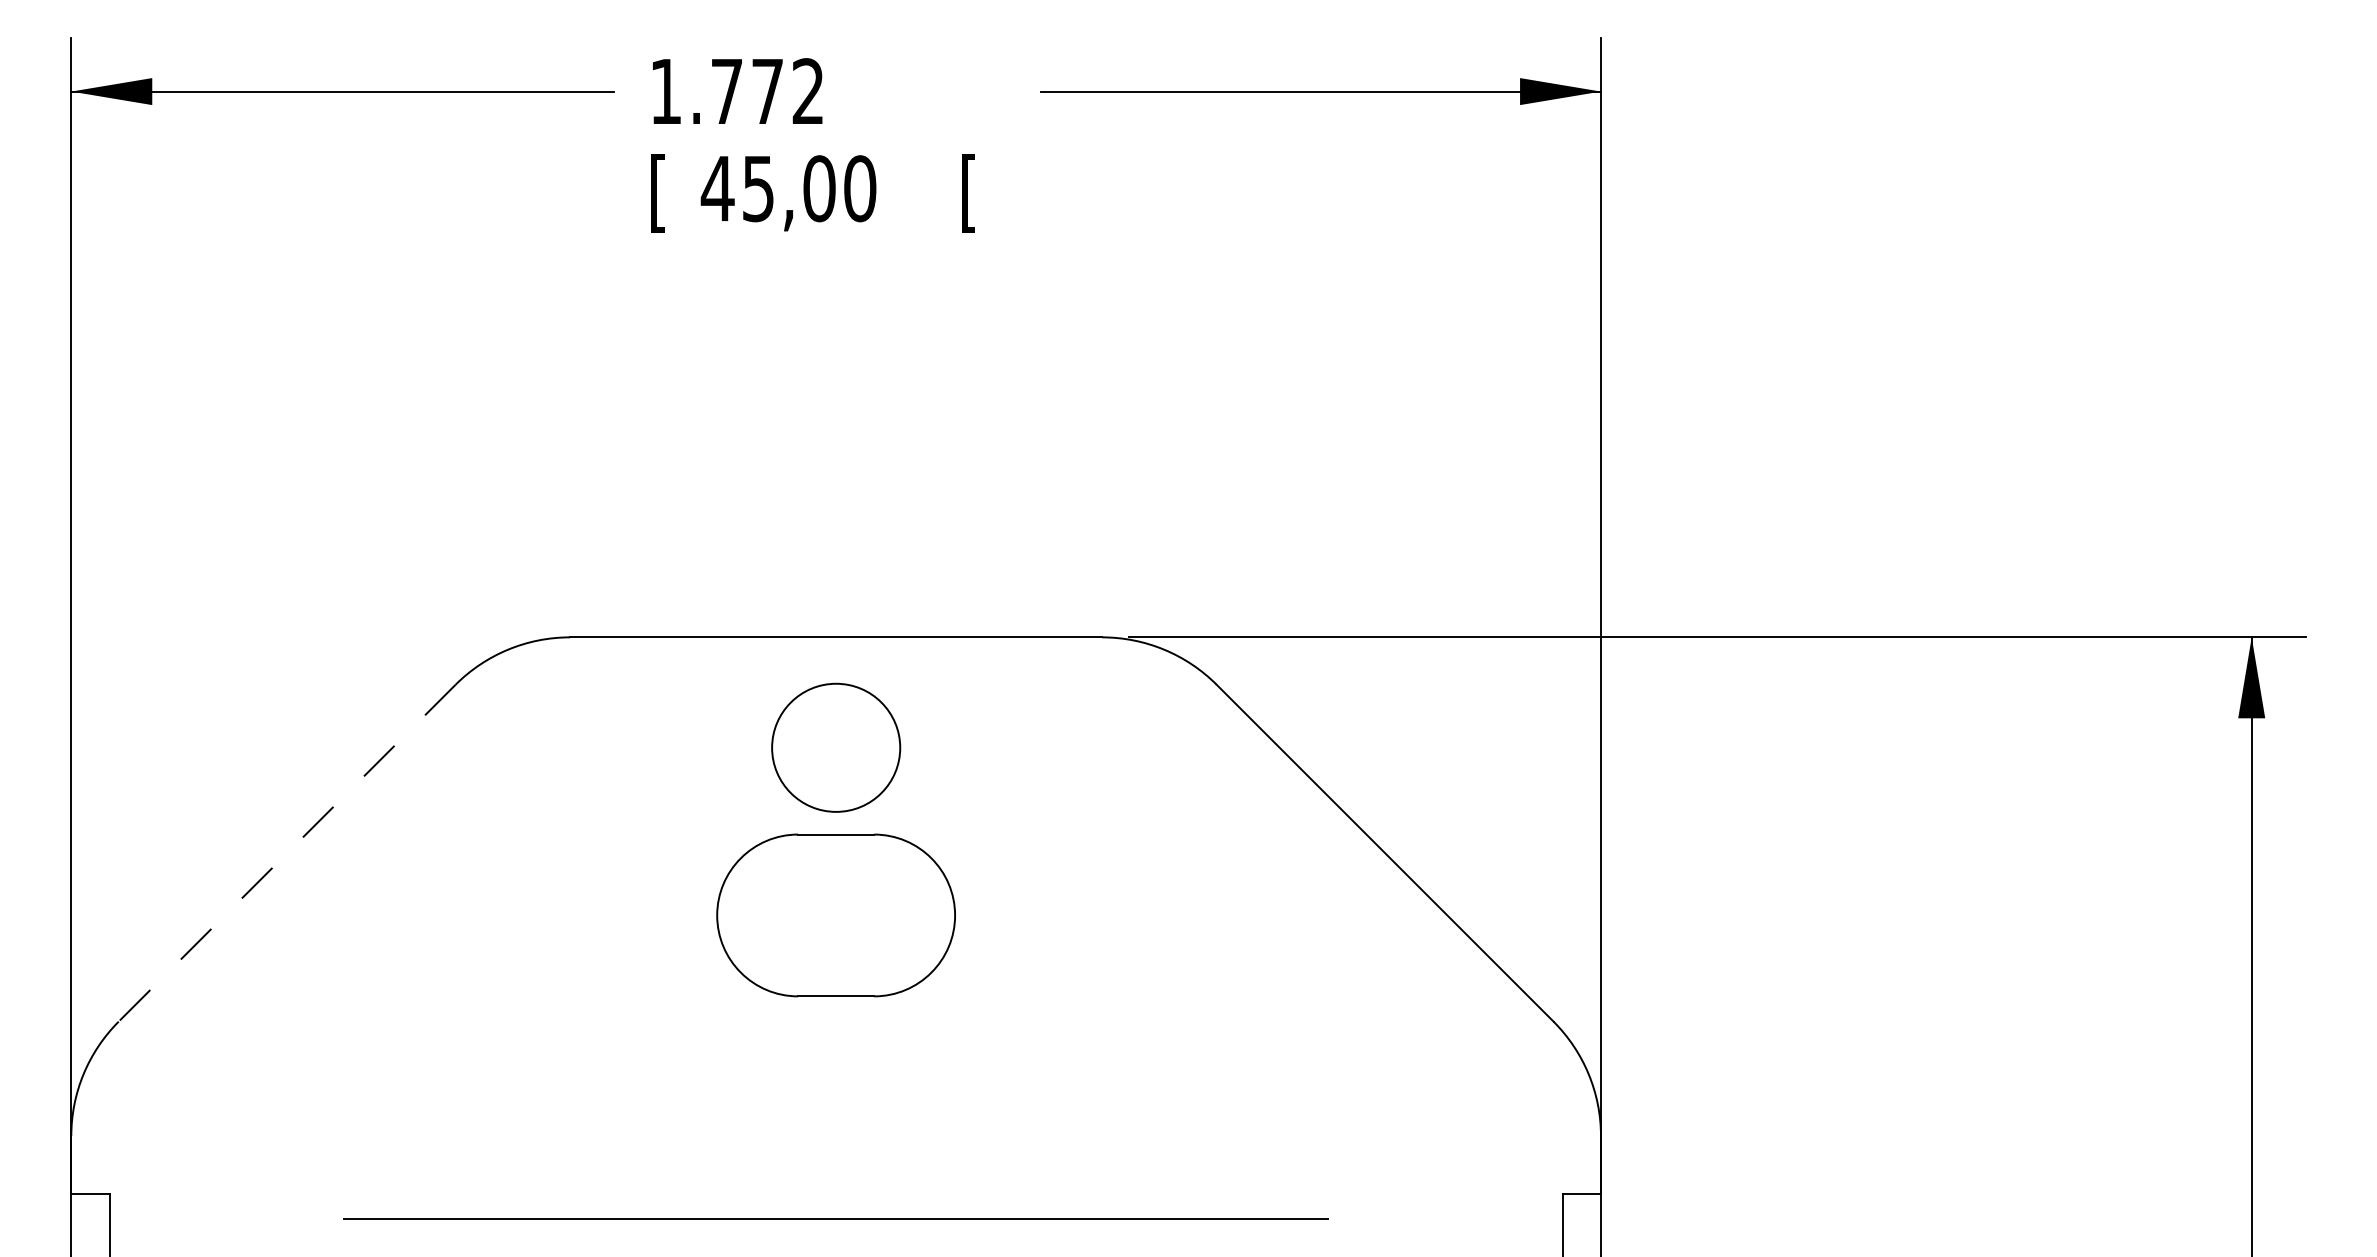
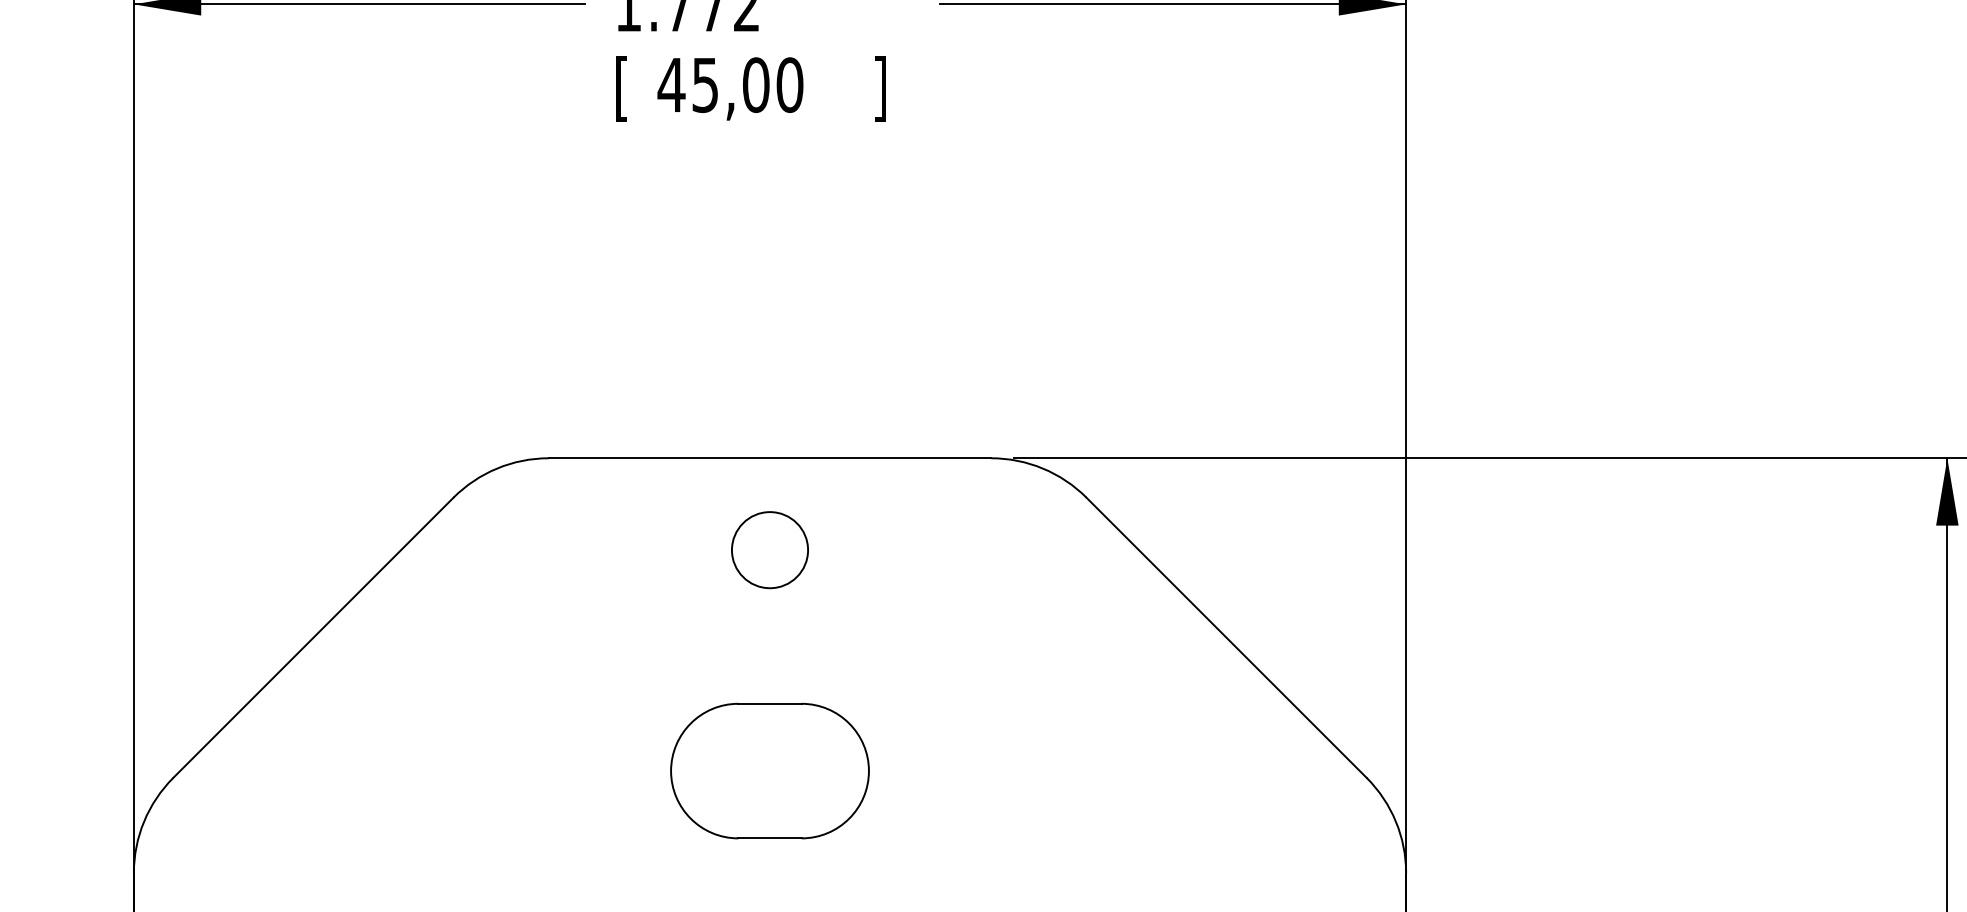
text: (968, 193) -> (880, 89), [ -> ]
circle: (835, 747) -> (769, 549), size x0.71
line: (286, 853) -> (312, 638), dashed -> solid
part: (835, 915) -> (769, 771), moved

